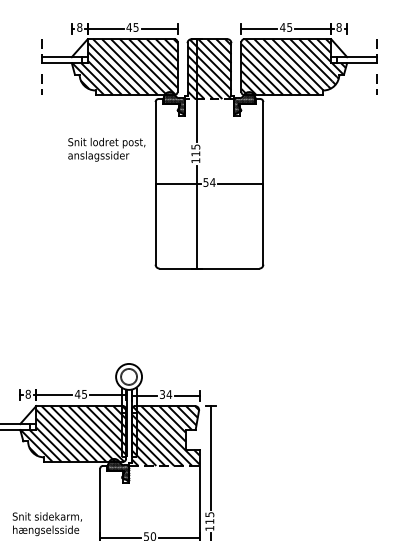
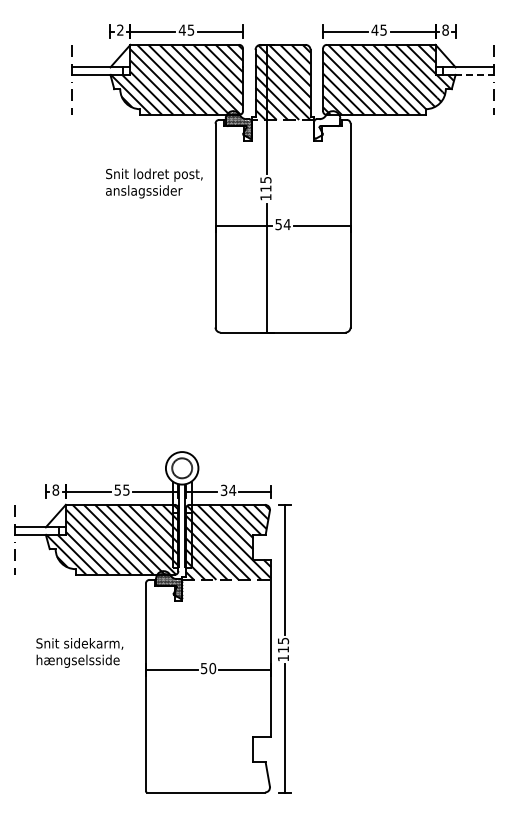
text: (79, 26) -> (120, 29), 8 -> 2
line: (362, 62) -> (475, 74), solid -> dashed
hatch: (244, 102) -> (326, 124), removed
text: (77, 393) -> (117, 489), 45 -> 55

